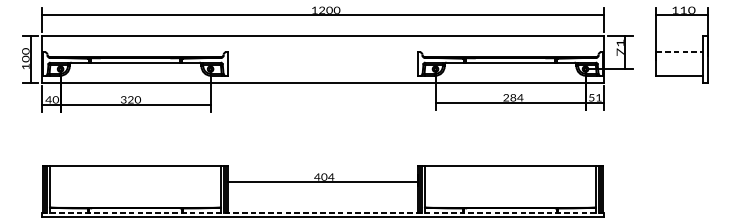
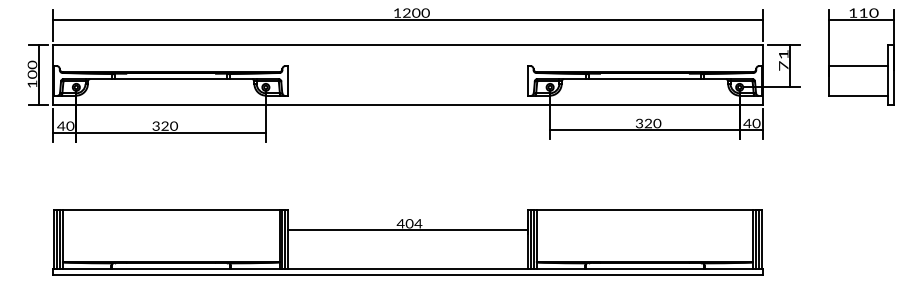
line: (679, 52) -> (858, 66), dashed -> solid
text: (513, 97) -> (648, 123), 284 -> 320
text: (594, 97) -> (751, 123), 51 -> 40
line: (323, 212) -> (408, 268), dashed -> solid

